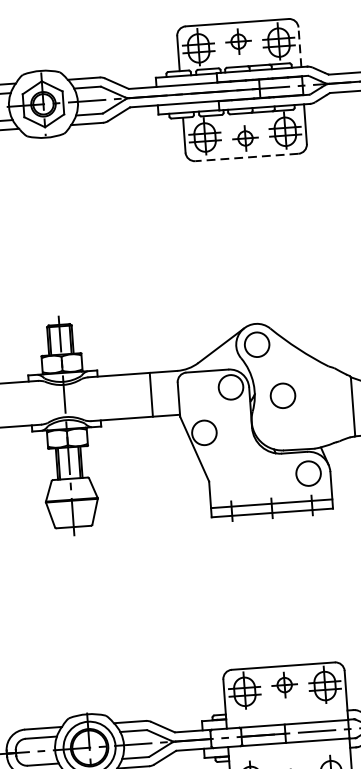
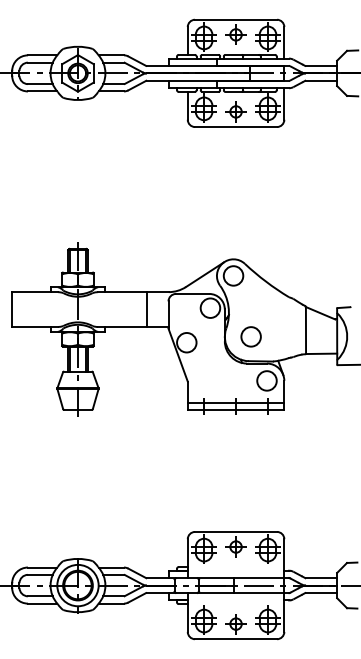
line: (300, 46) -> (284, 42), dashed -> solid
line: (247, 158) -> (236, 127), dashed -> solid
circle: (282, 395) -> (250, 336), moved

